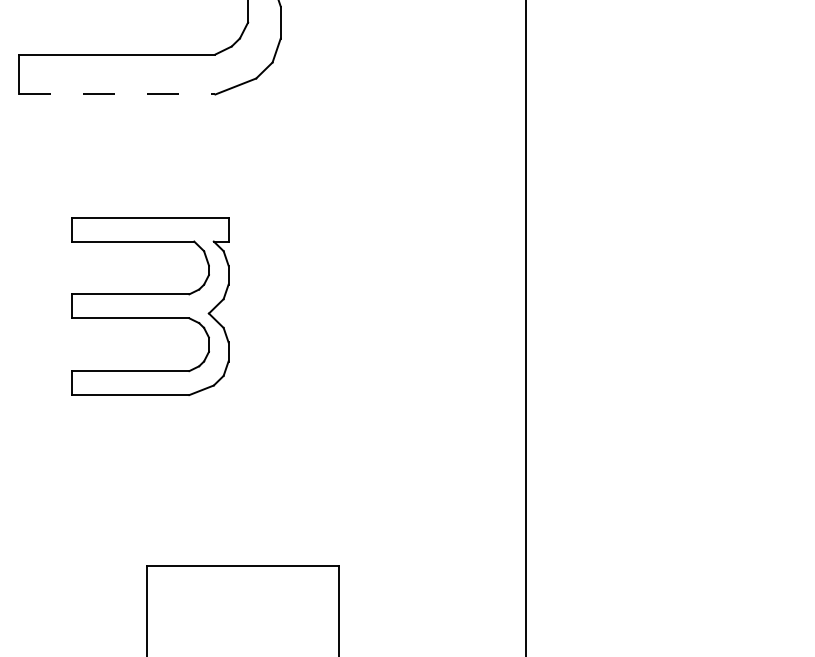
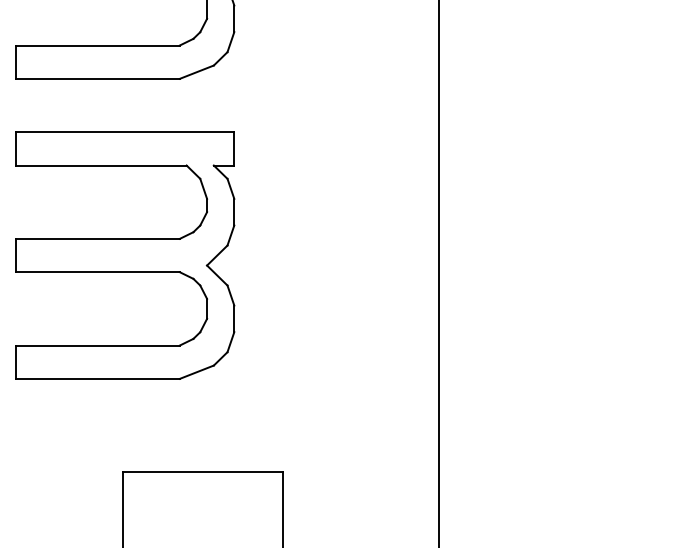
line: (117, 94) -> (98, 78), dashed -> solid
part: (150, 306) -> (125, 255), size x1.67

